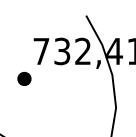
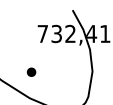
part: (24, 77) -> (31, 71), moved

